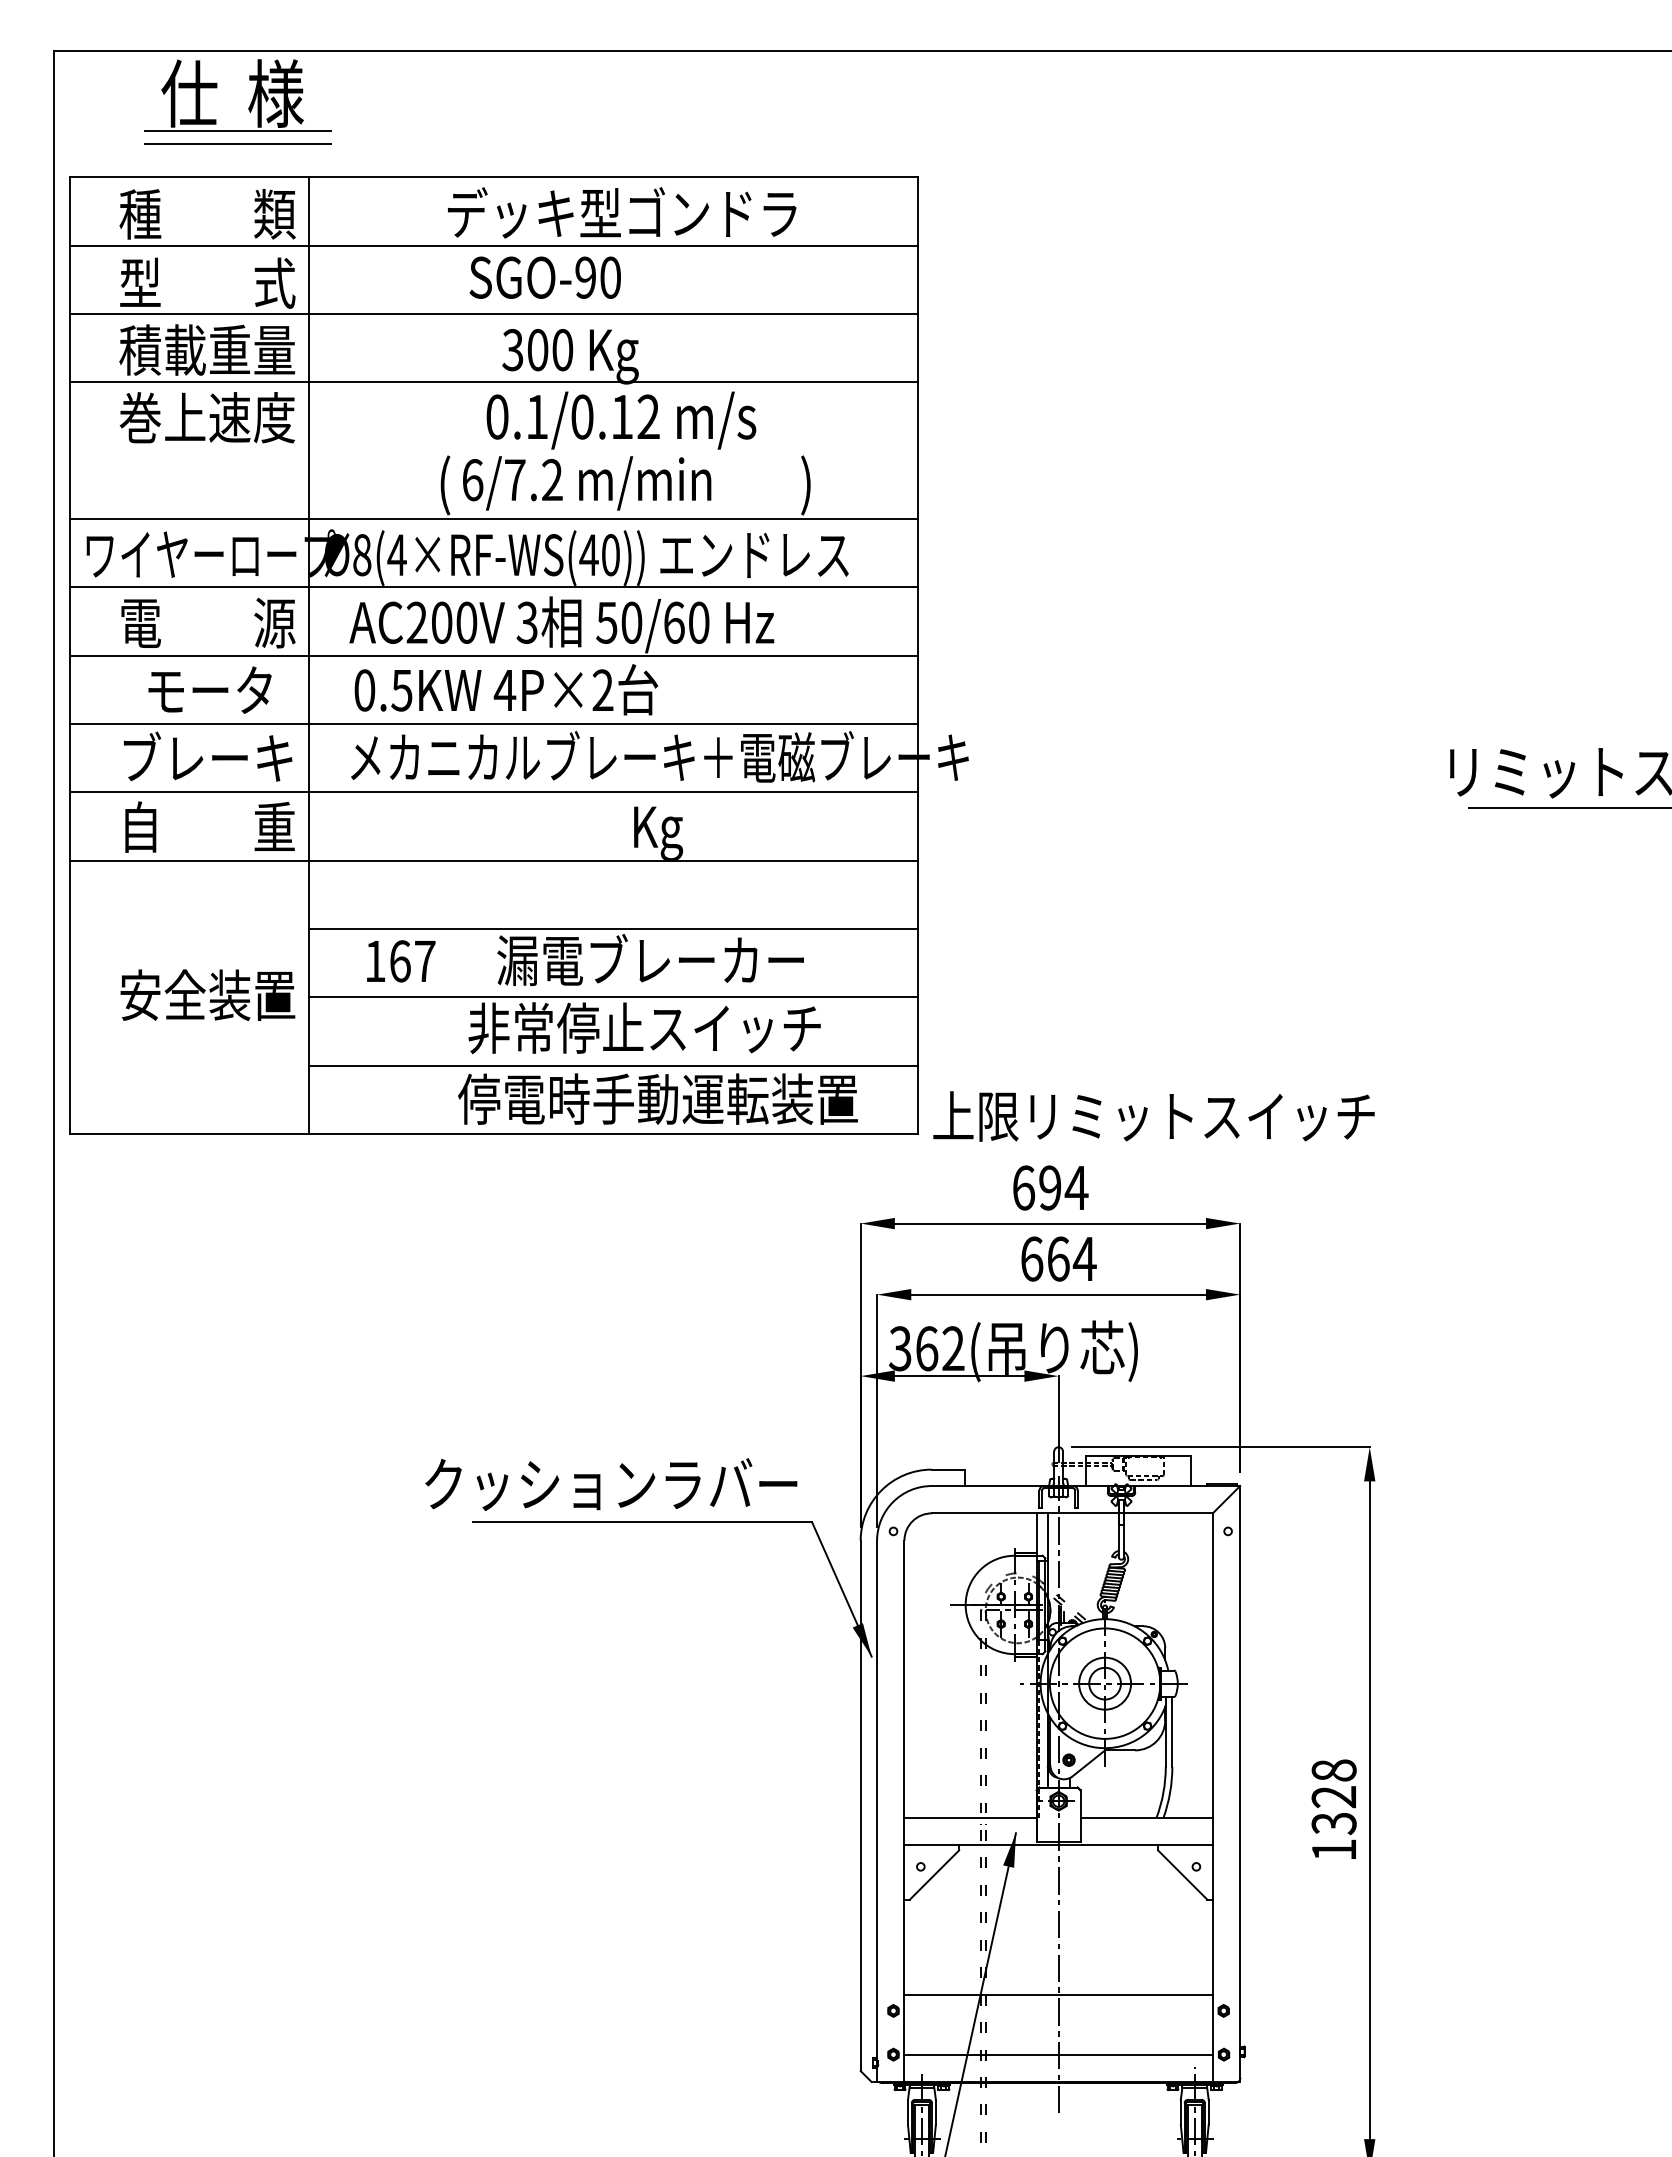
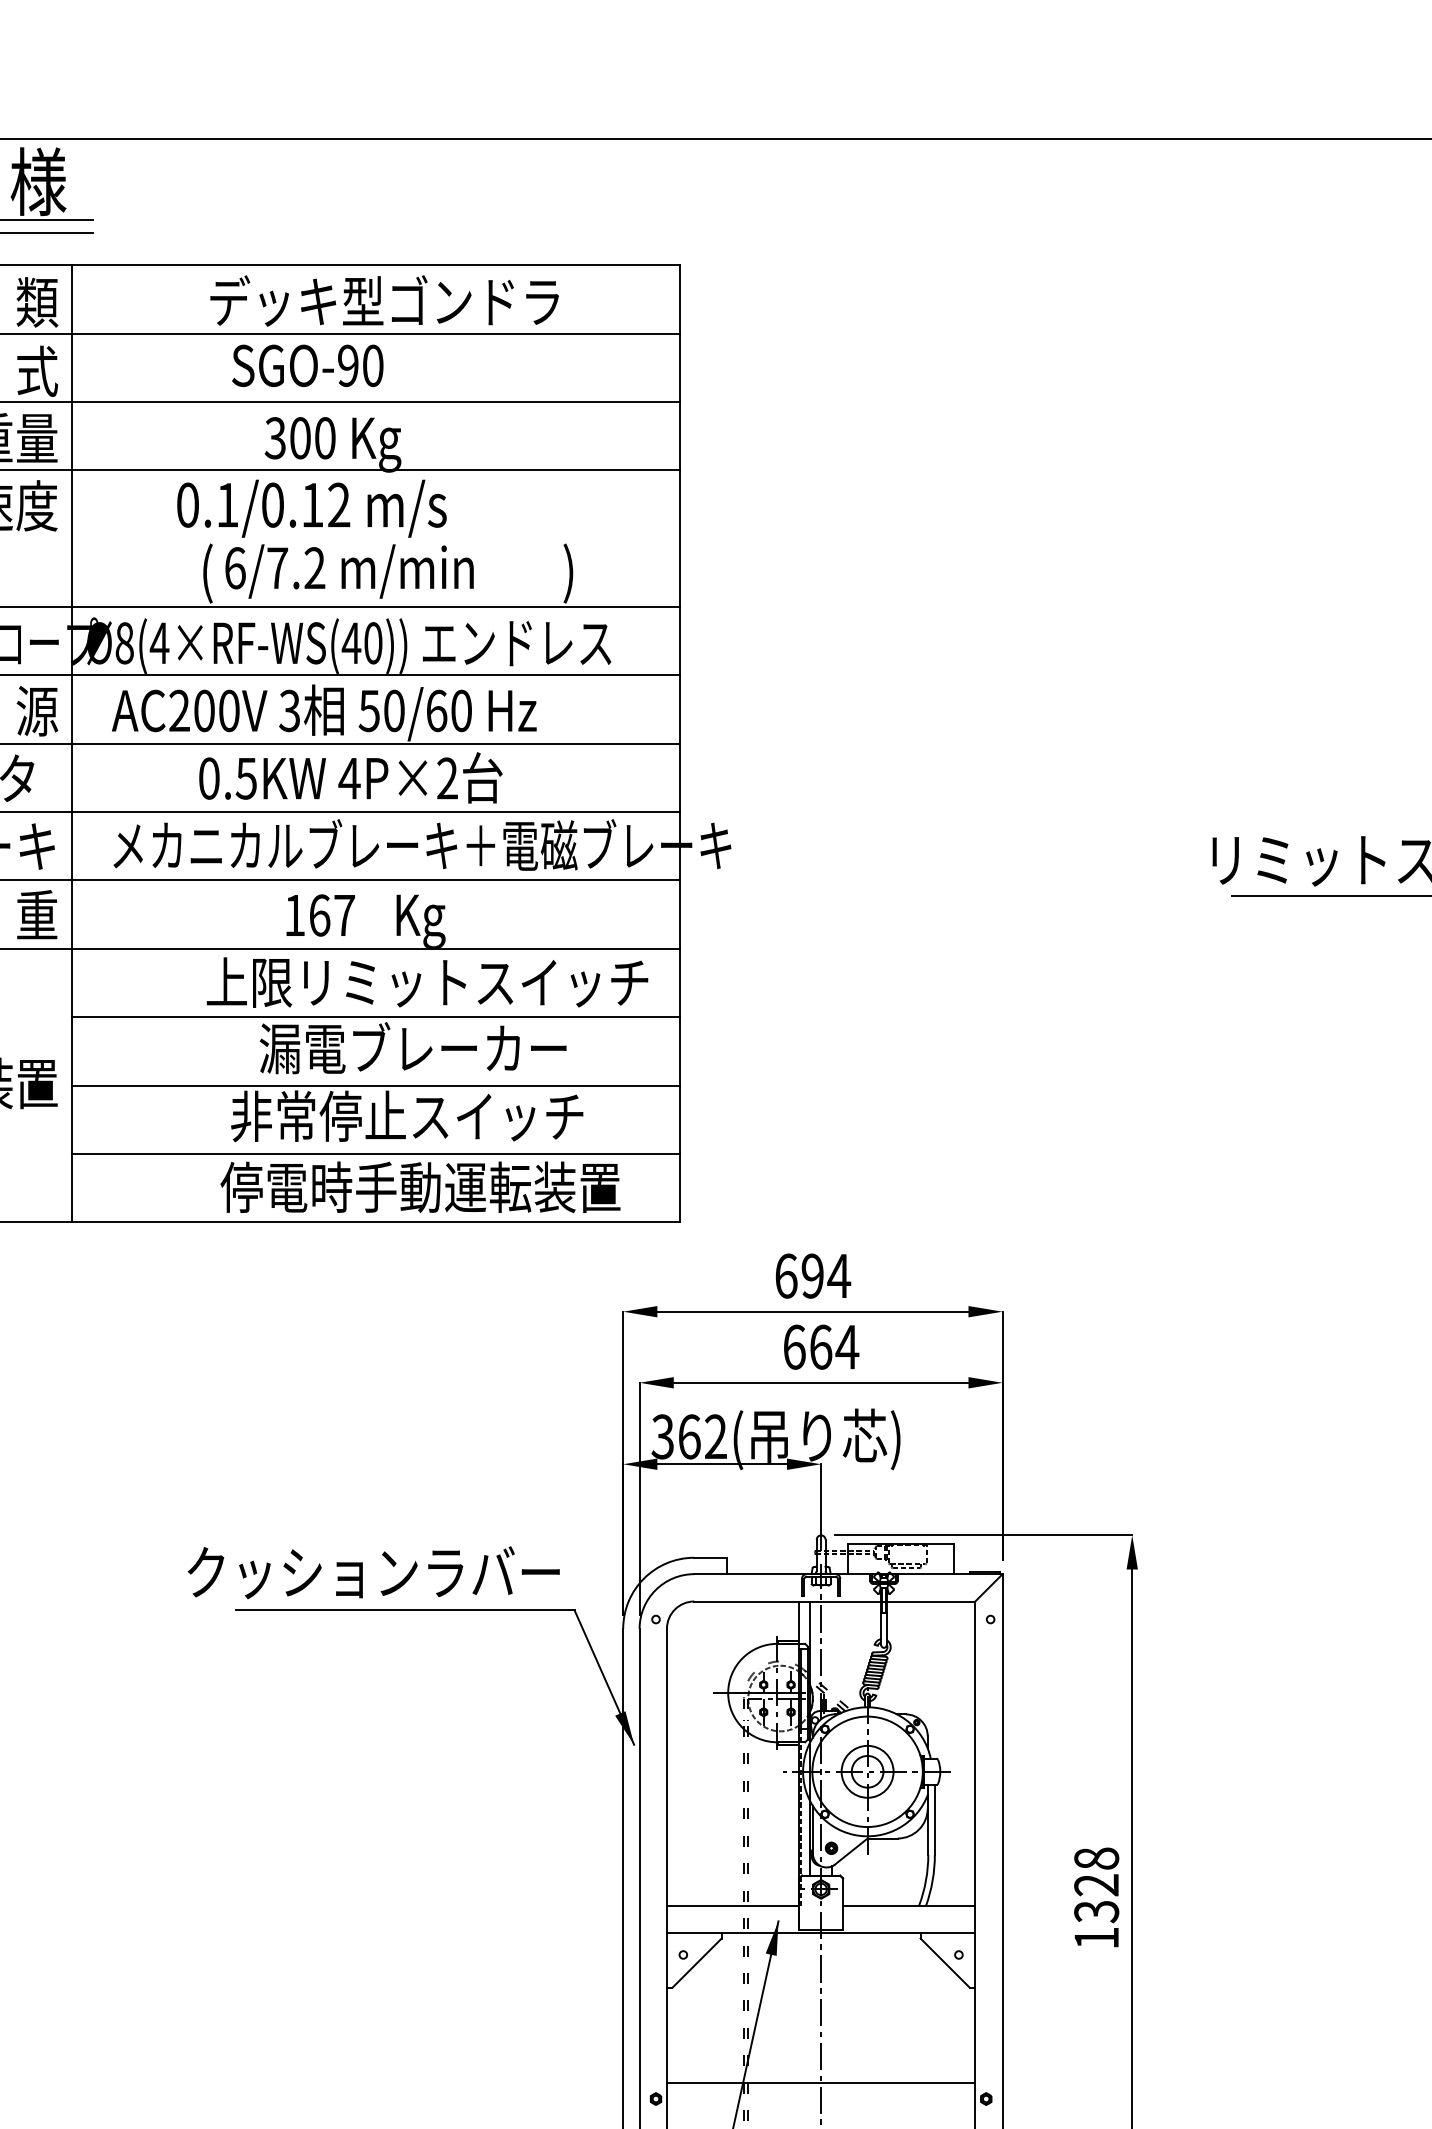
text: (621, 420) -> (312, 508), moved
text: (505, 689) -> (350, 777), moved
text: (401, 961) -> (321, 915), moved
text: (1153, 1116) -> (427, 982), moved

